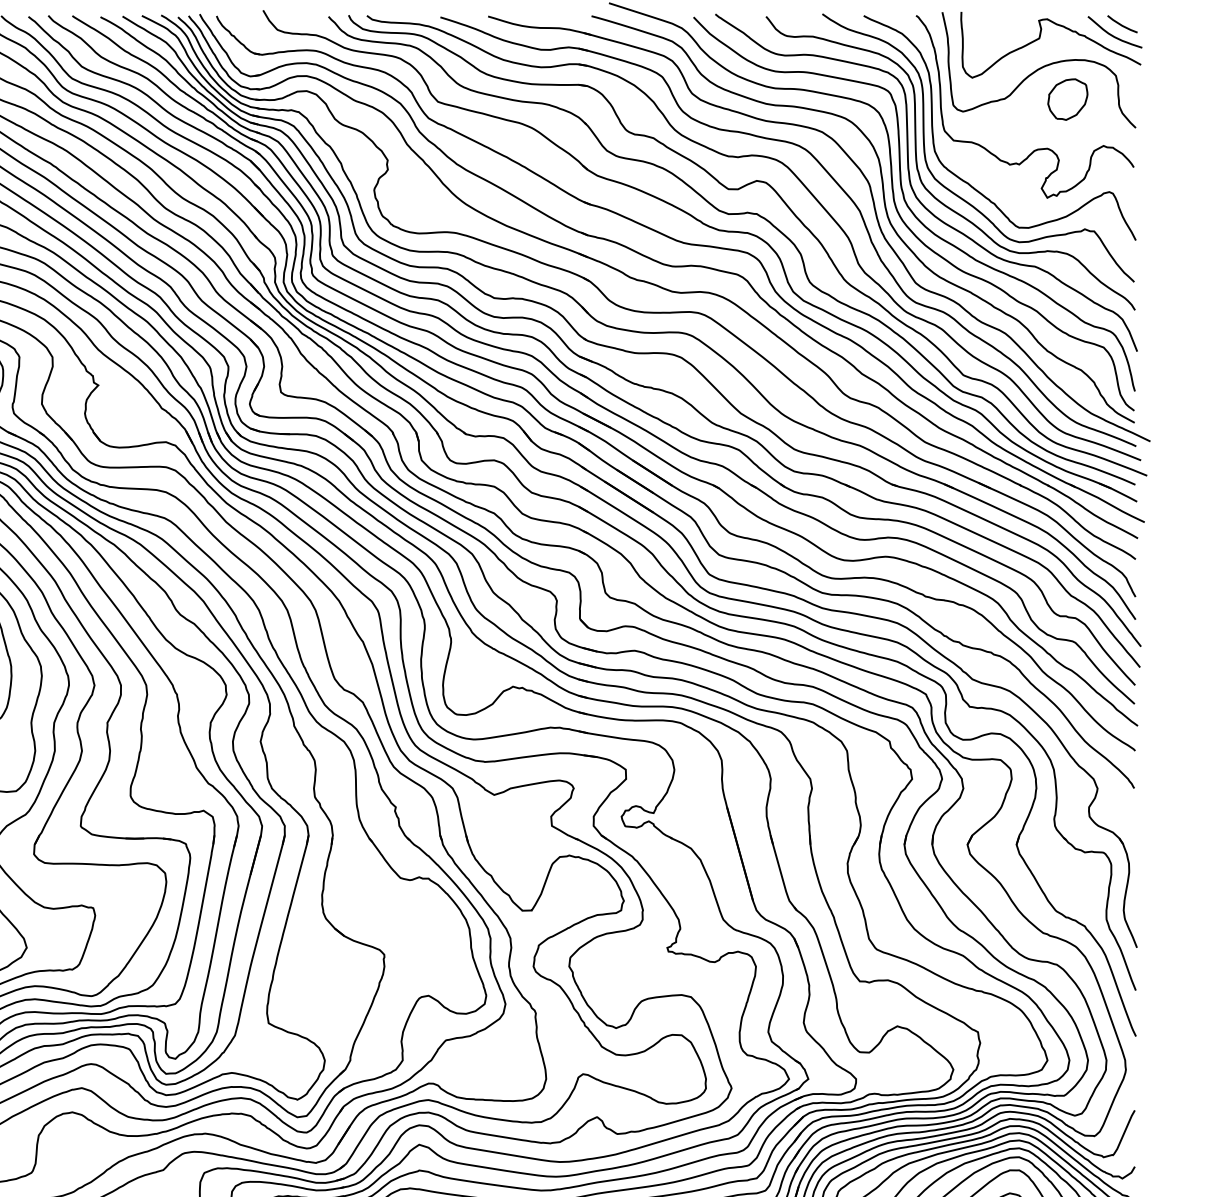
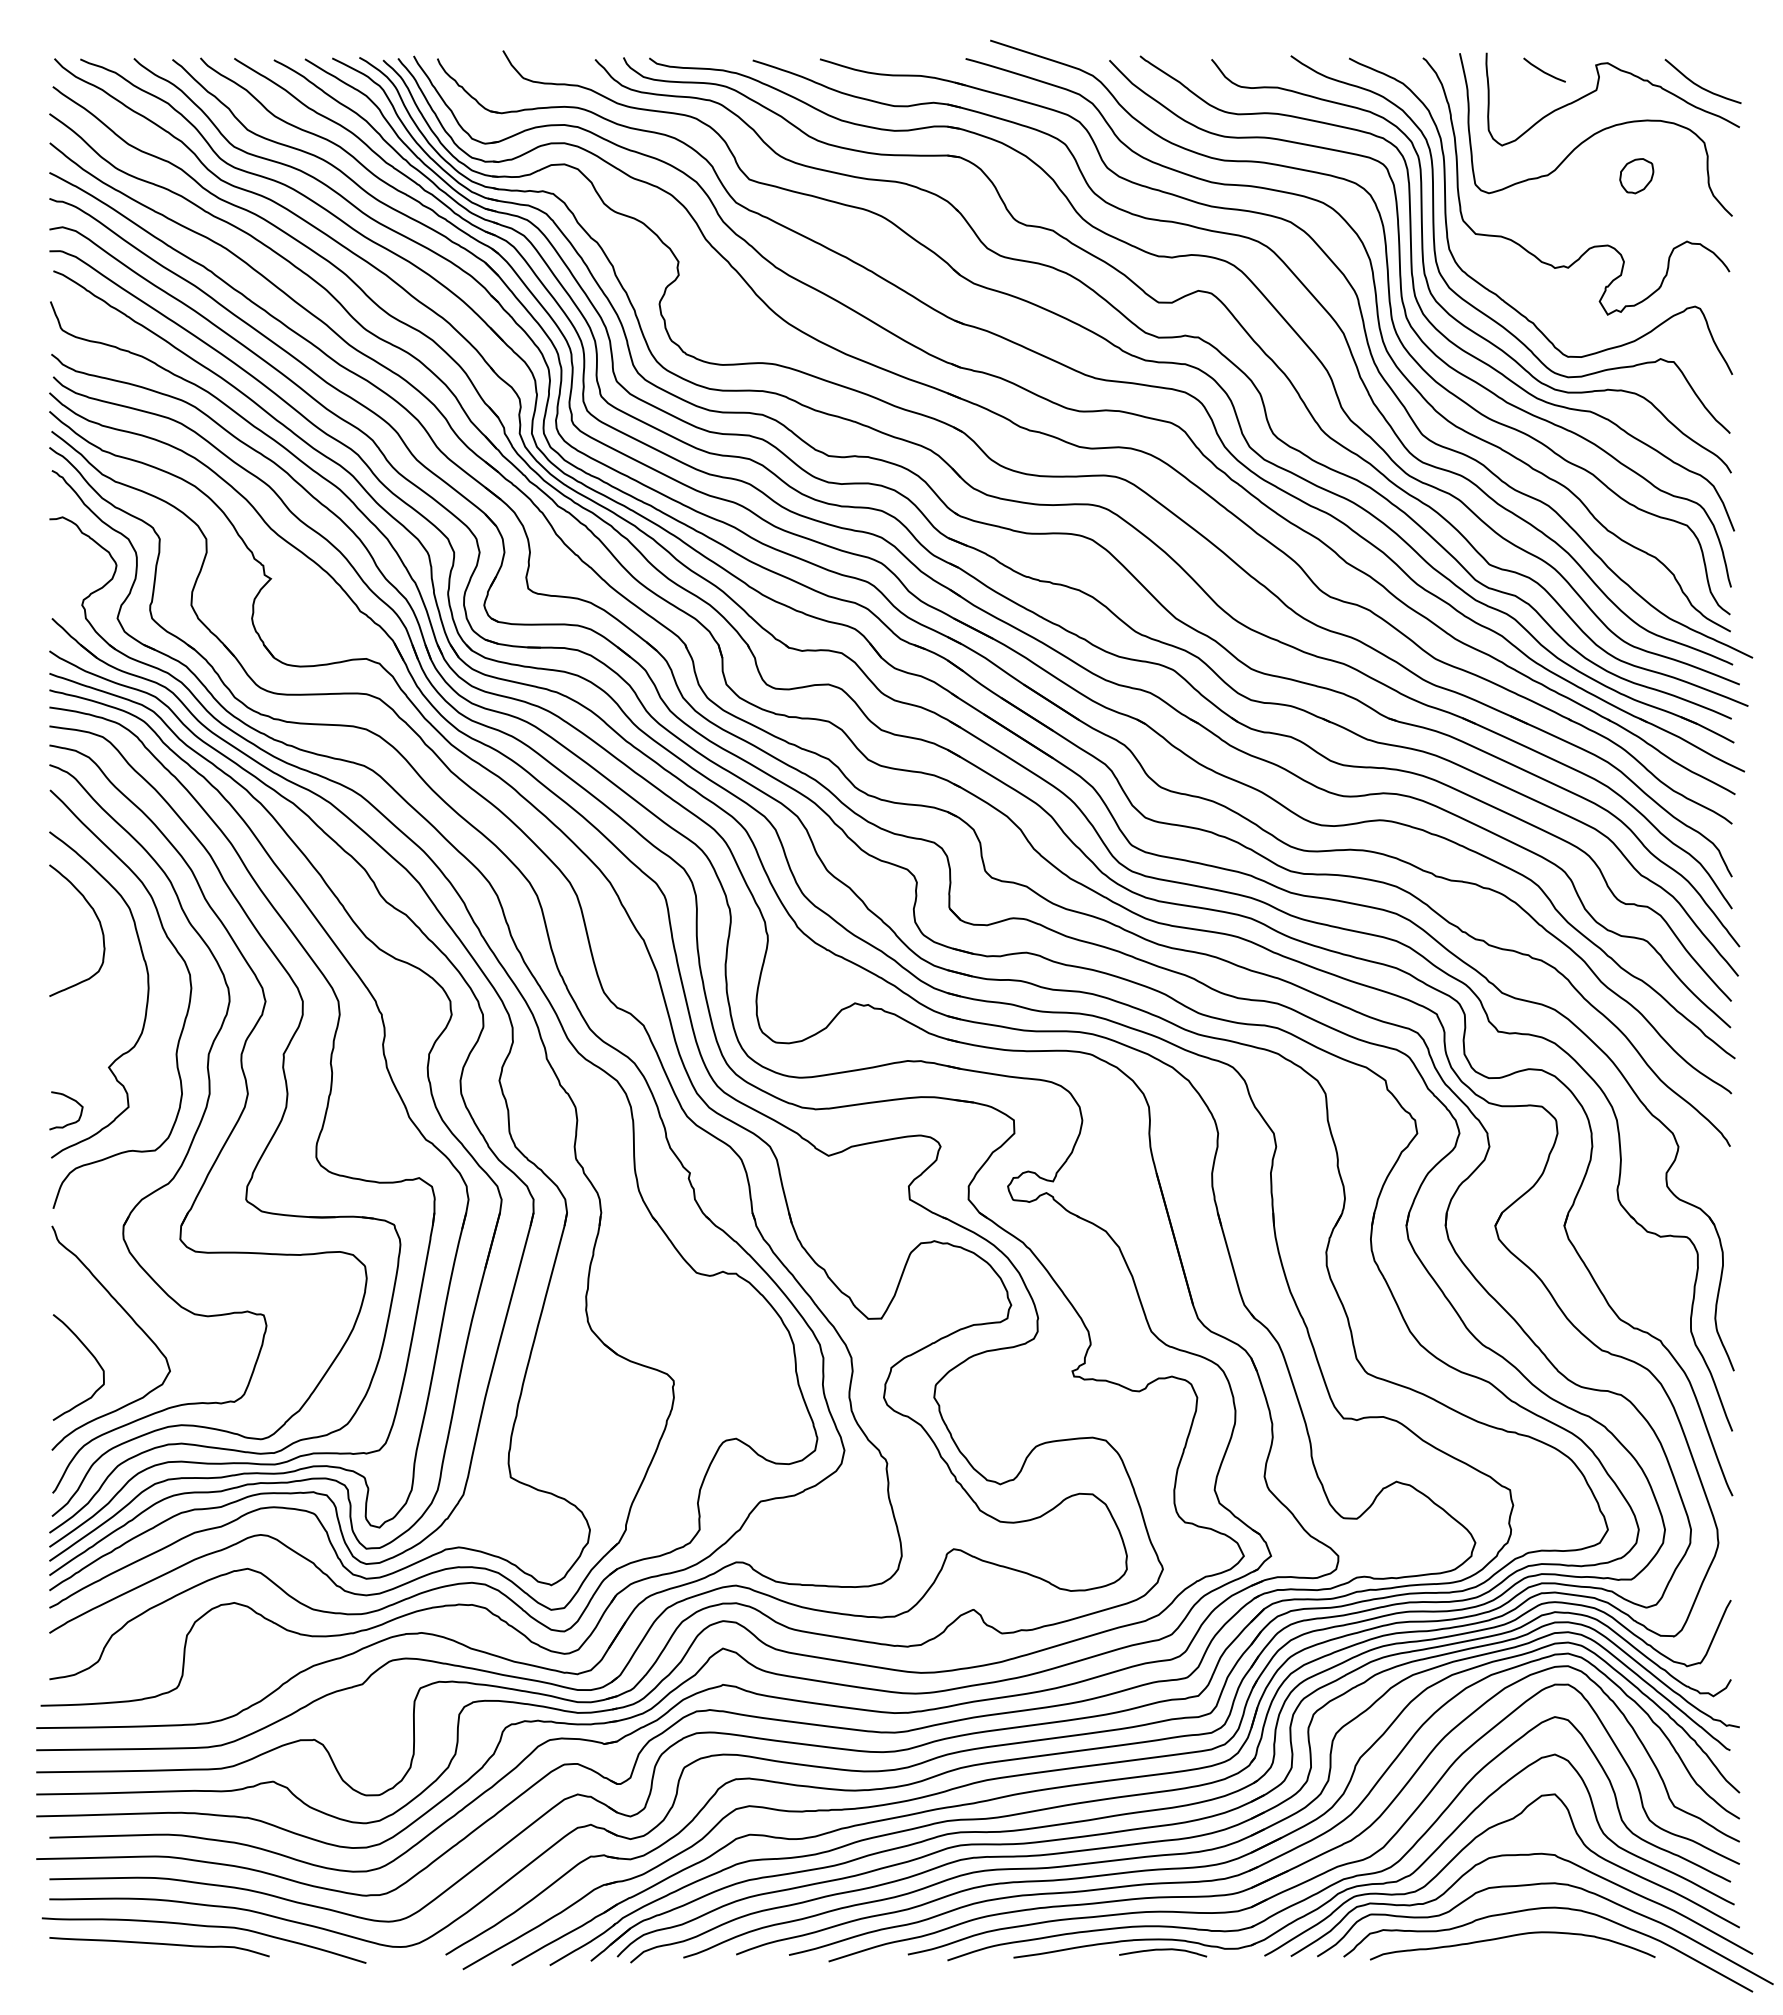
line: (1121, 24) -> (1543, 70), moved
part: (1067, 99) -> (1636, 175), size x0.6

